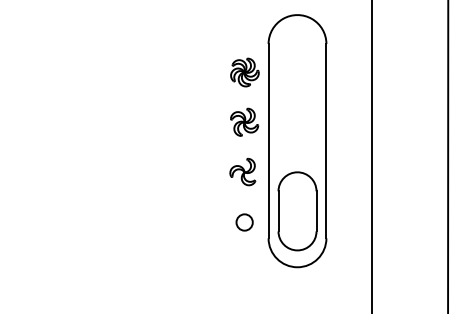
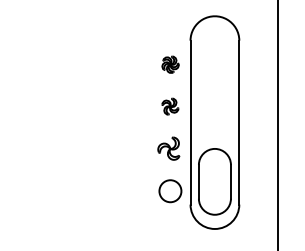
part: (244, 72) -> (170, 64), size x0.7
part: (244, 121) -> (170, 106), size x0.7
circle: (244, 222) -> (170, 191), size x1.6

